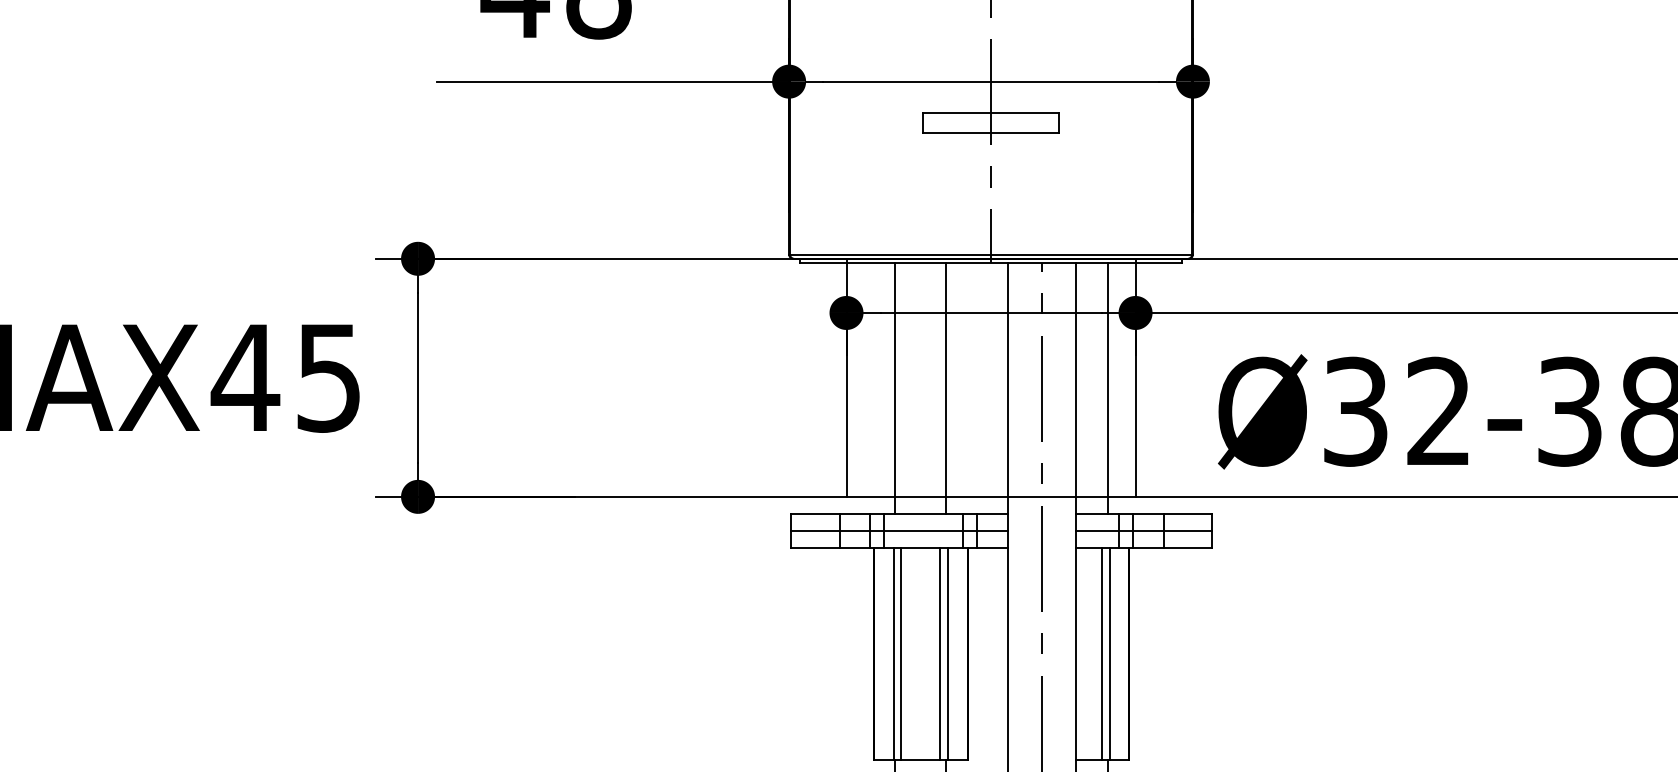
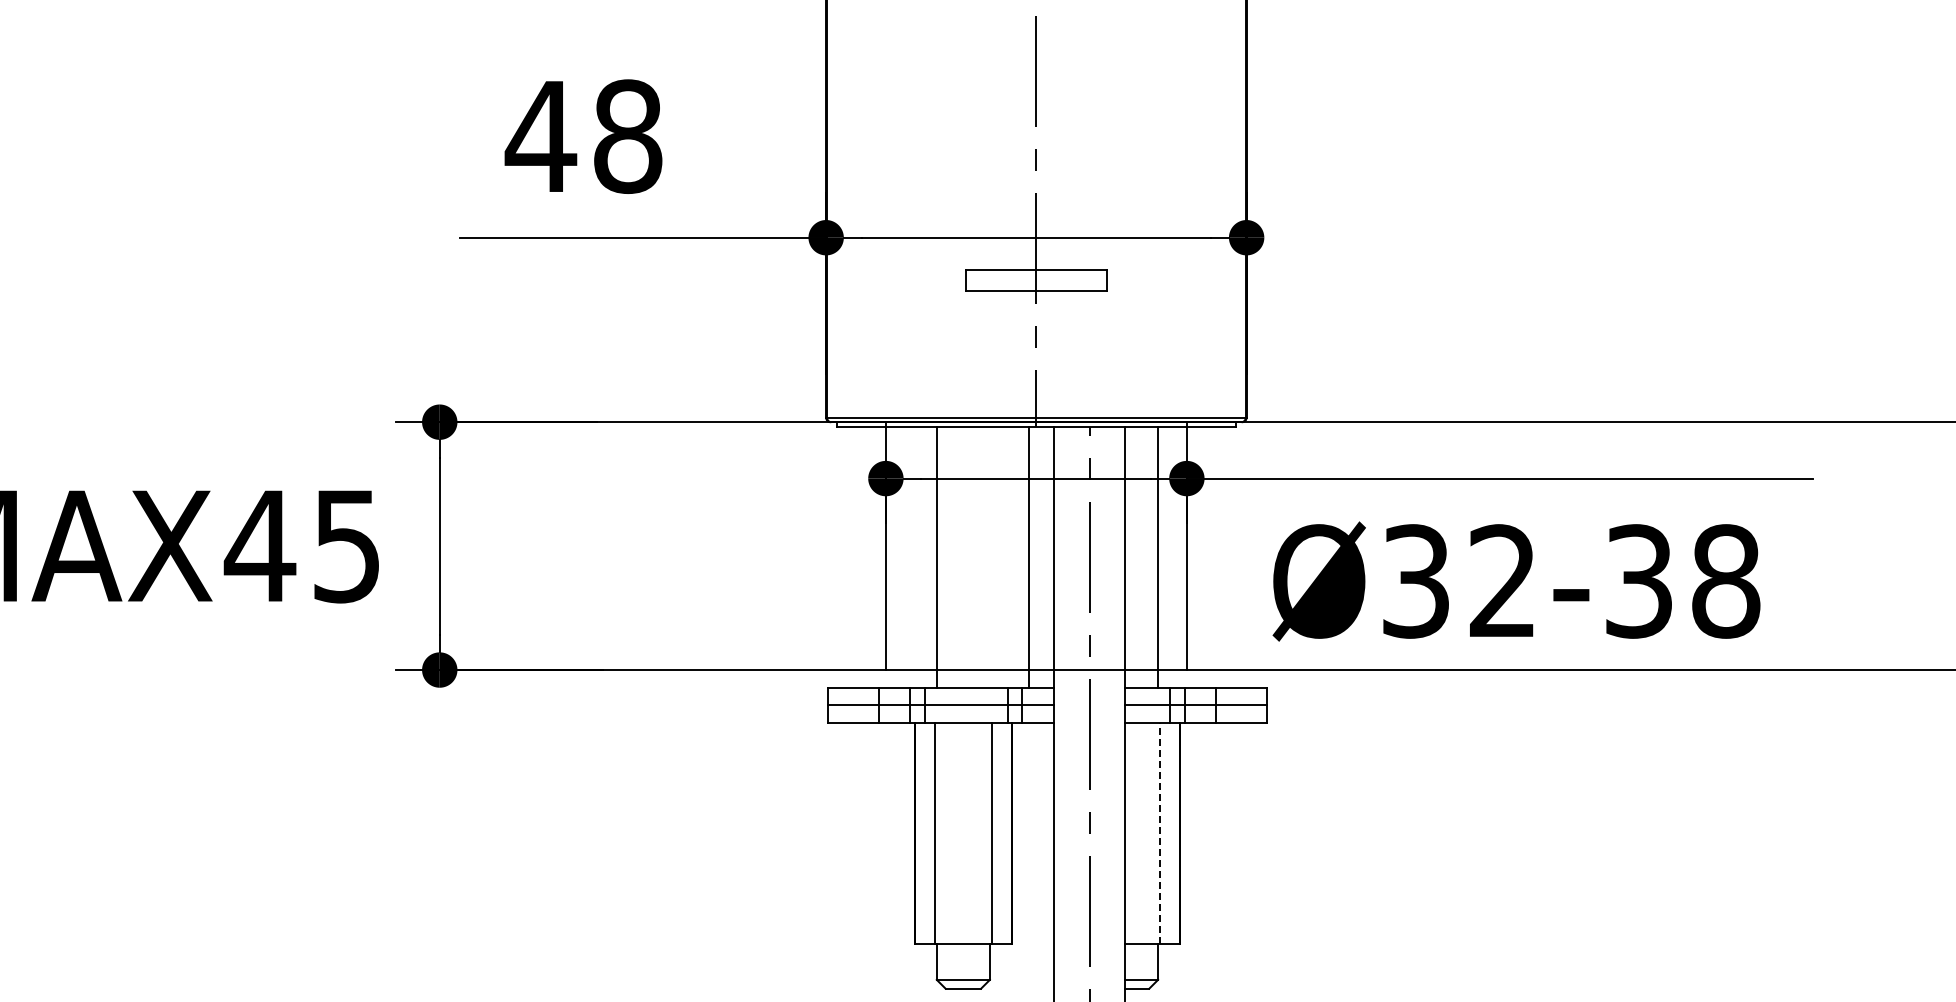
line: (946, 387) -> (1028, 556), moved
line: (901, 653) -> (943, 833), removed
line: (940, 653) -> (983, 833), removed
line: (1101, 653) -> (1151, 833), removed
line: (1109, 653) -> (1159, 833), solid -> dashed

